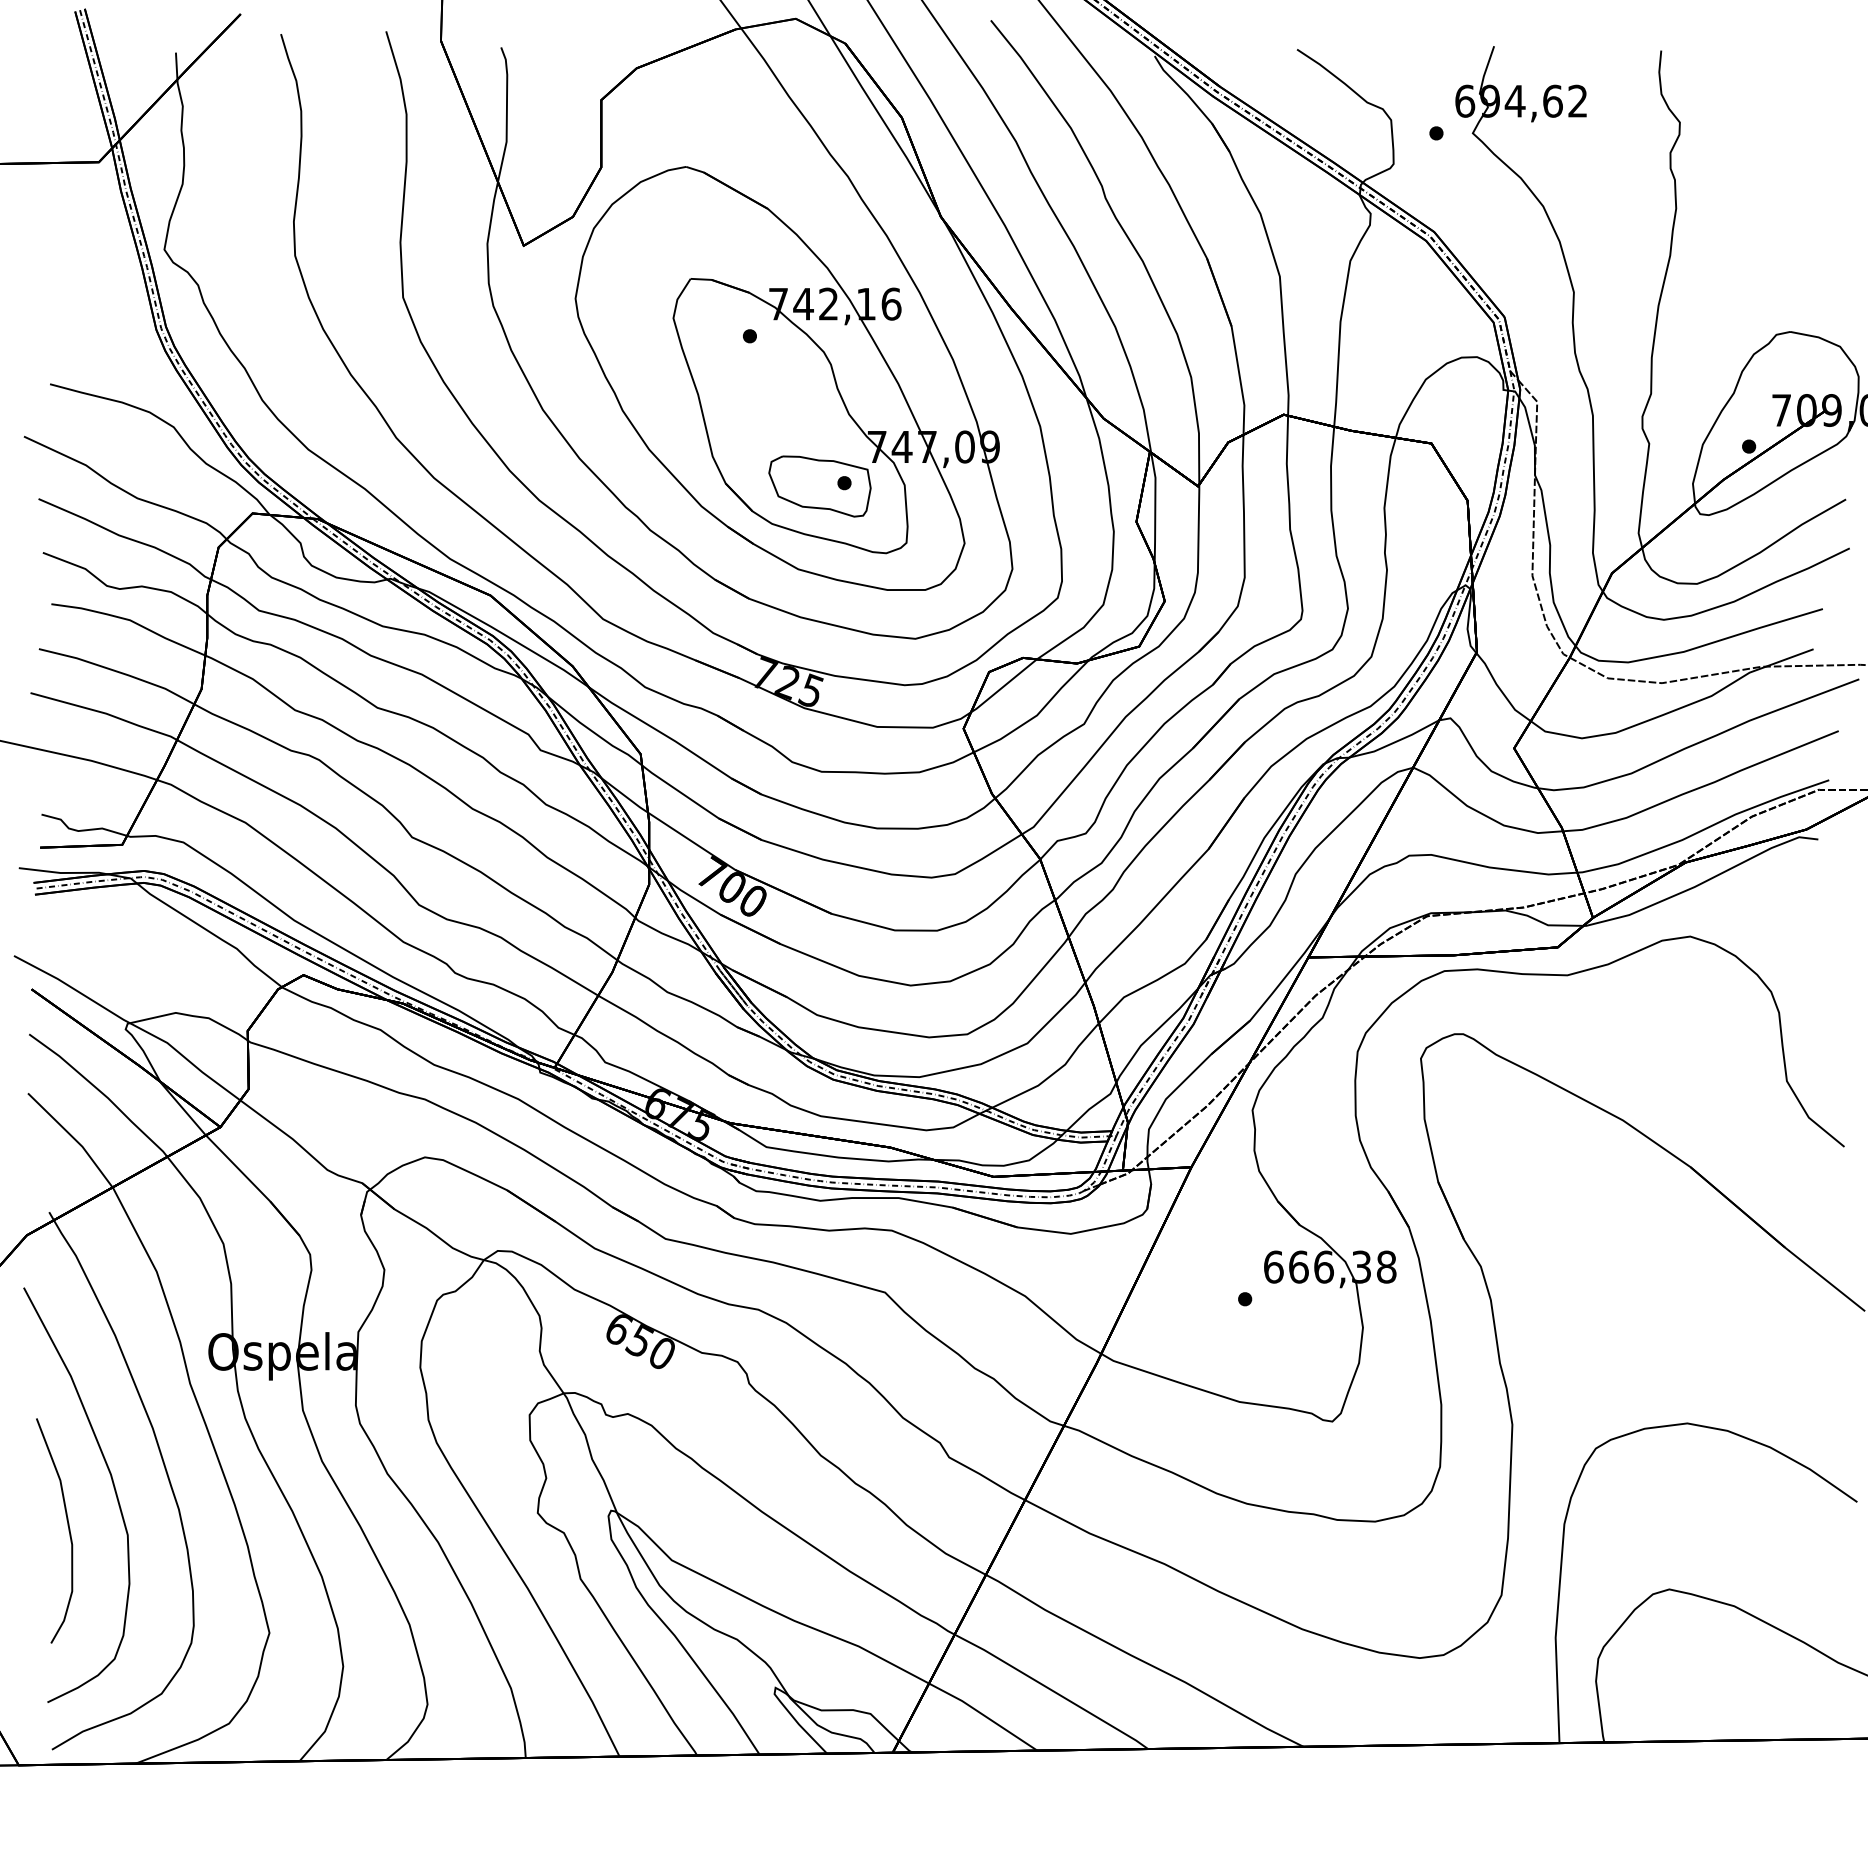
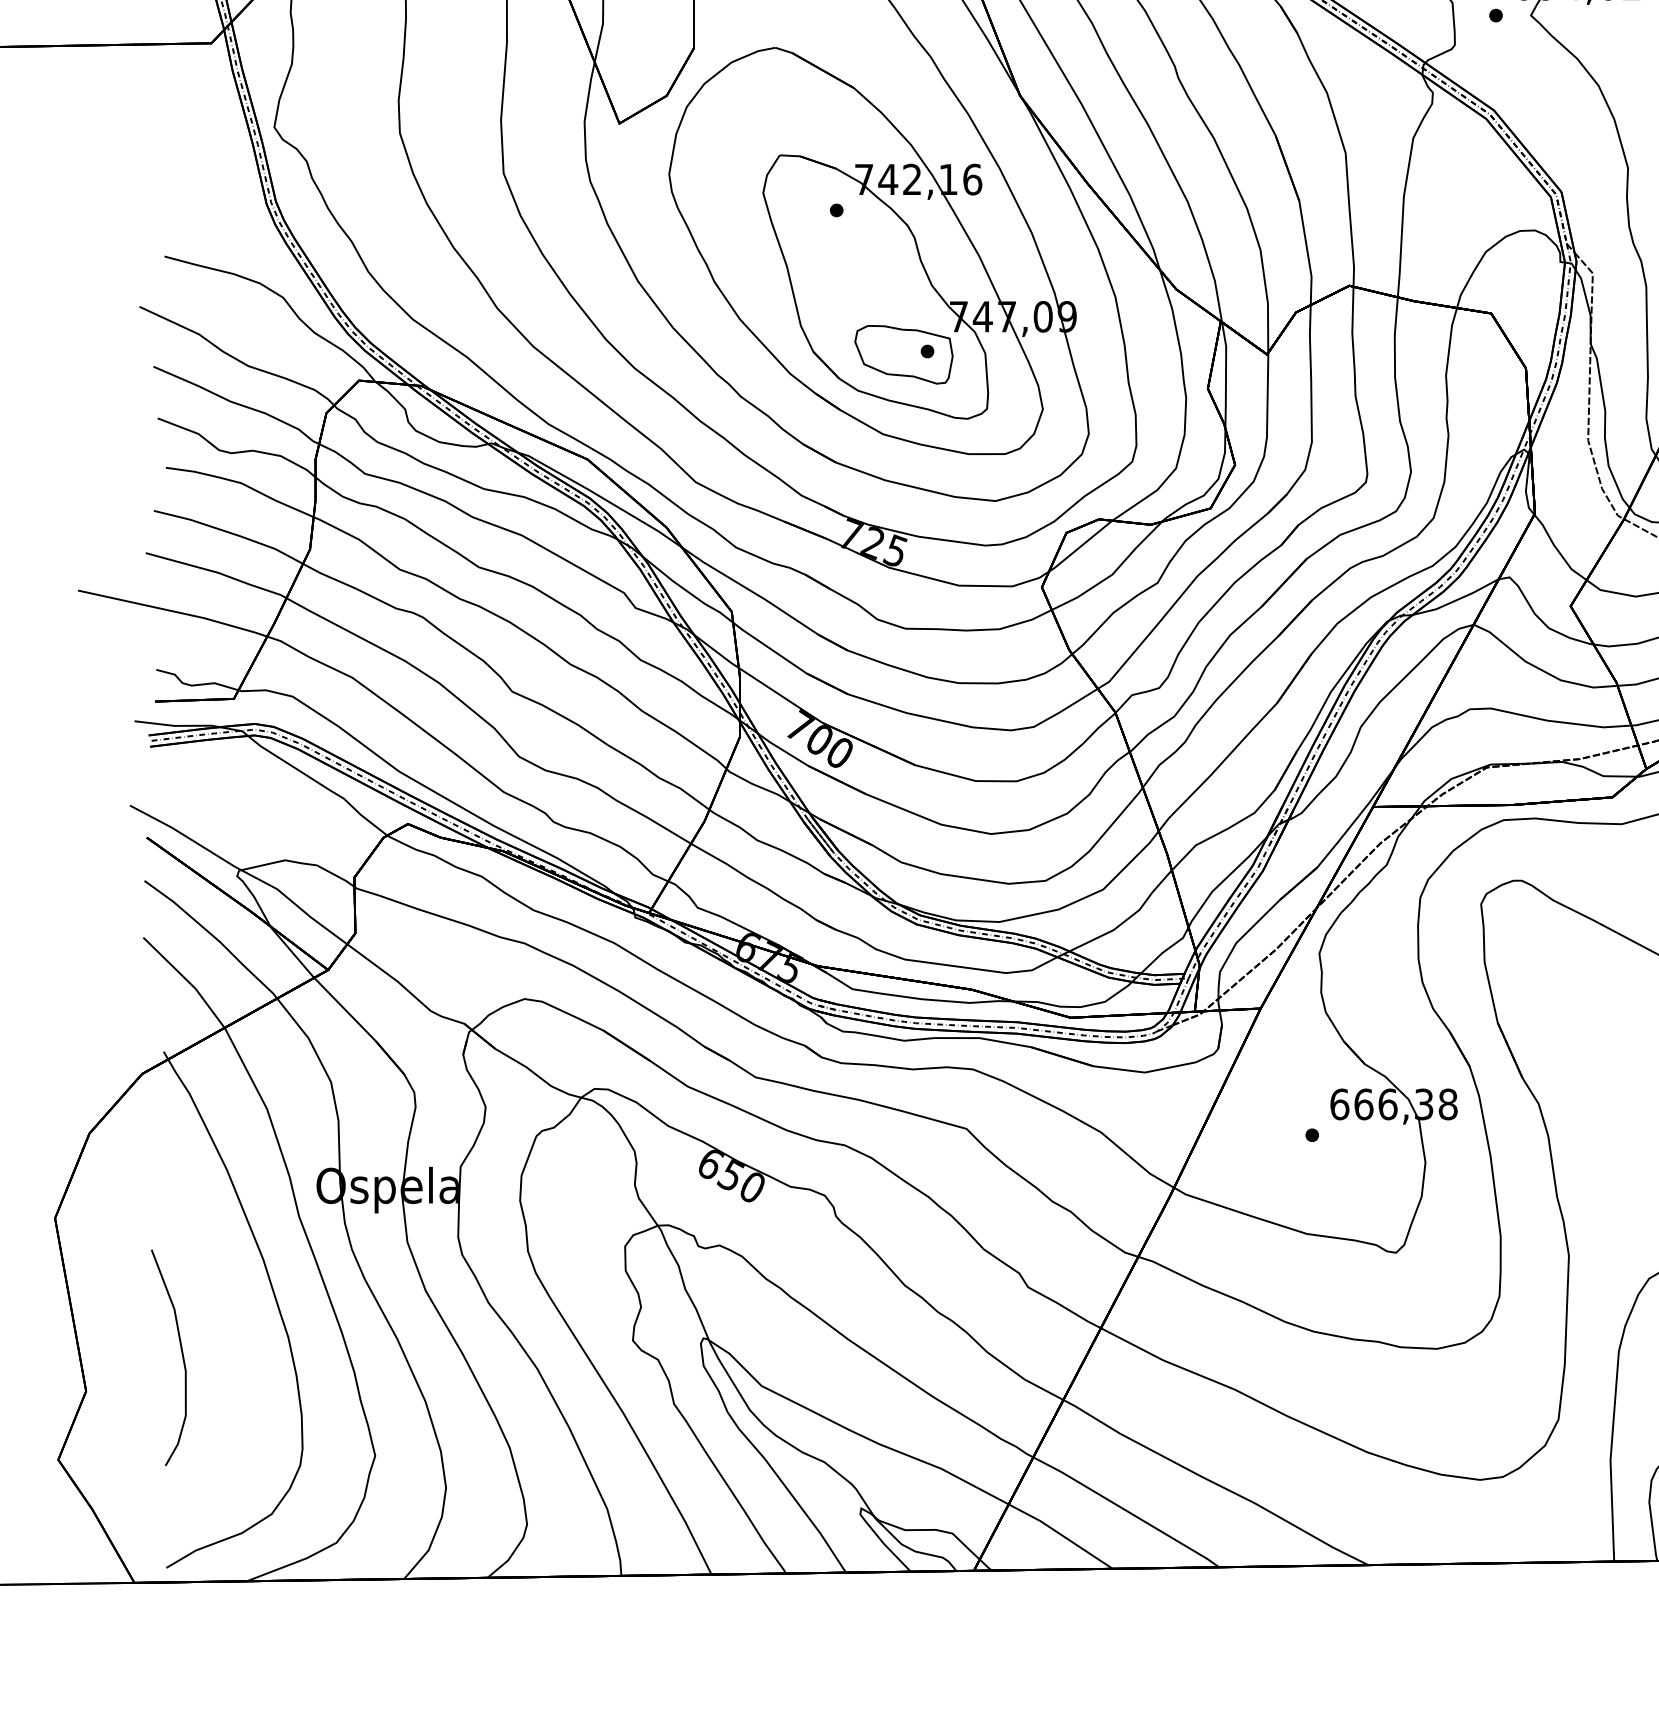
curve: (112, 1484) -> (224, 1313), removed

